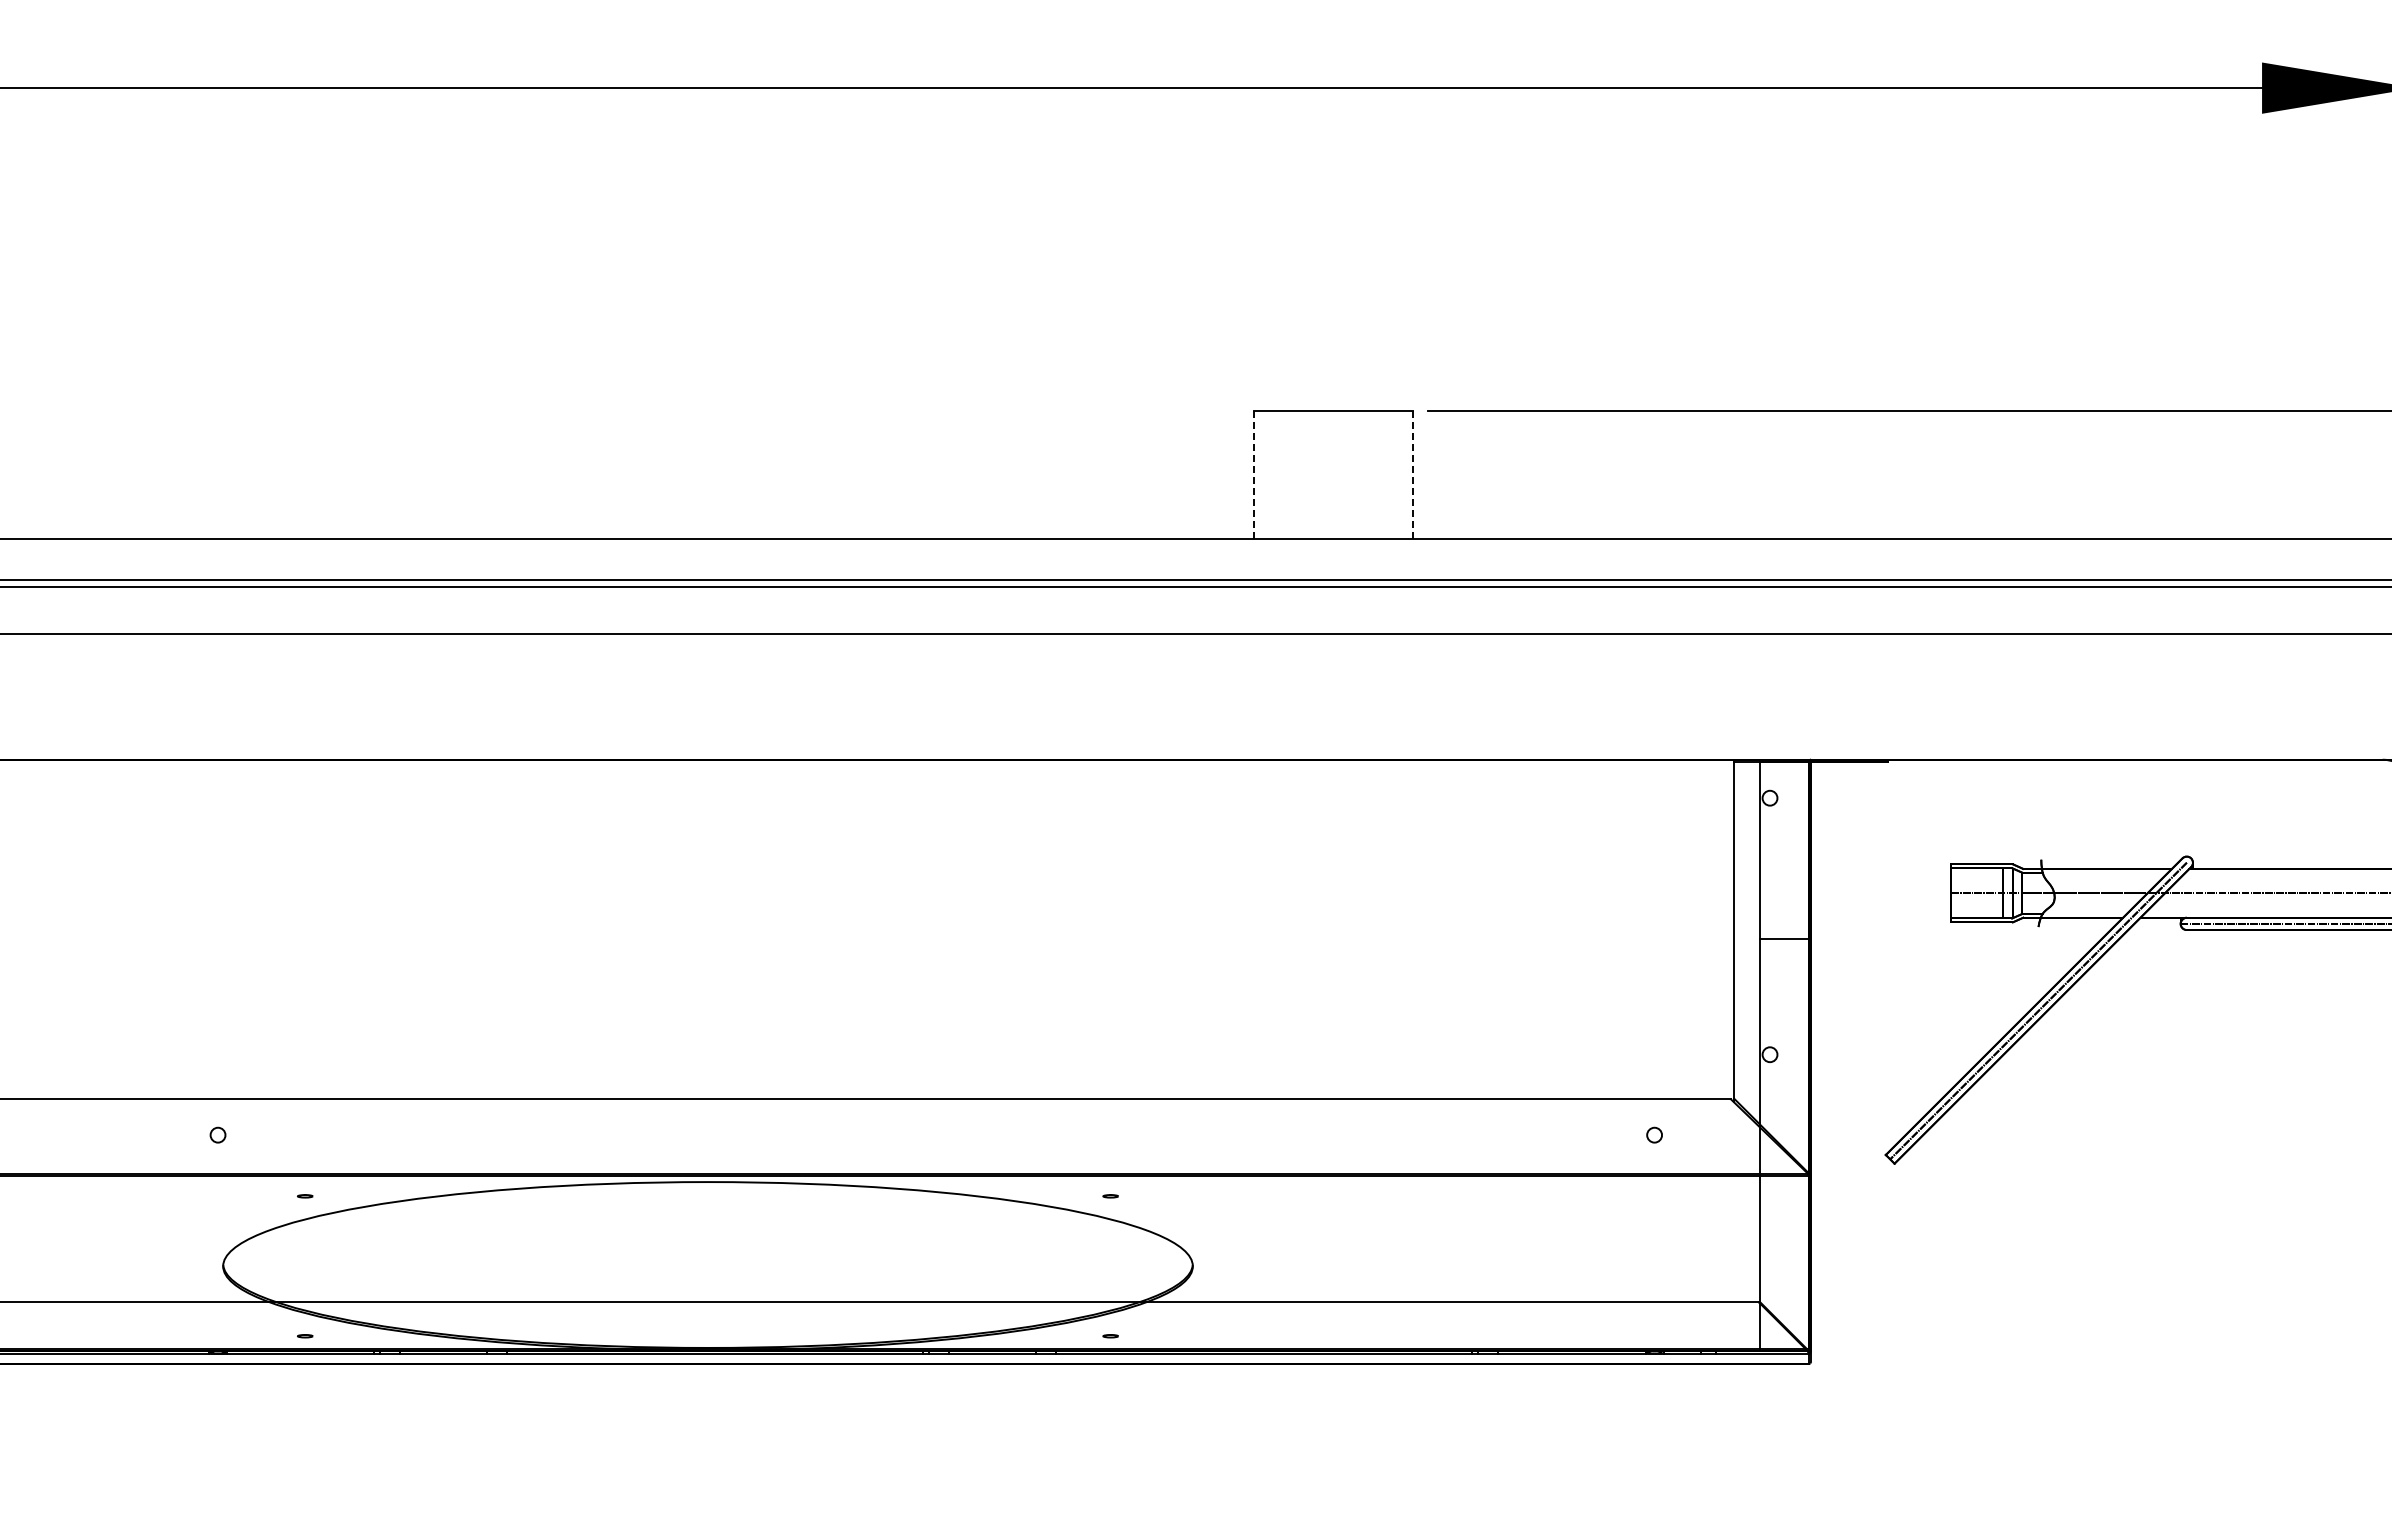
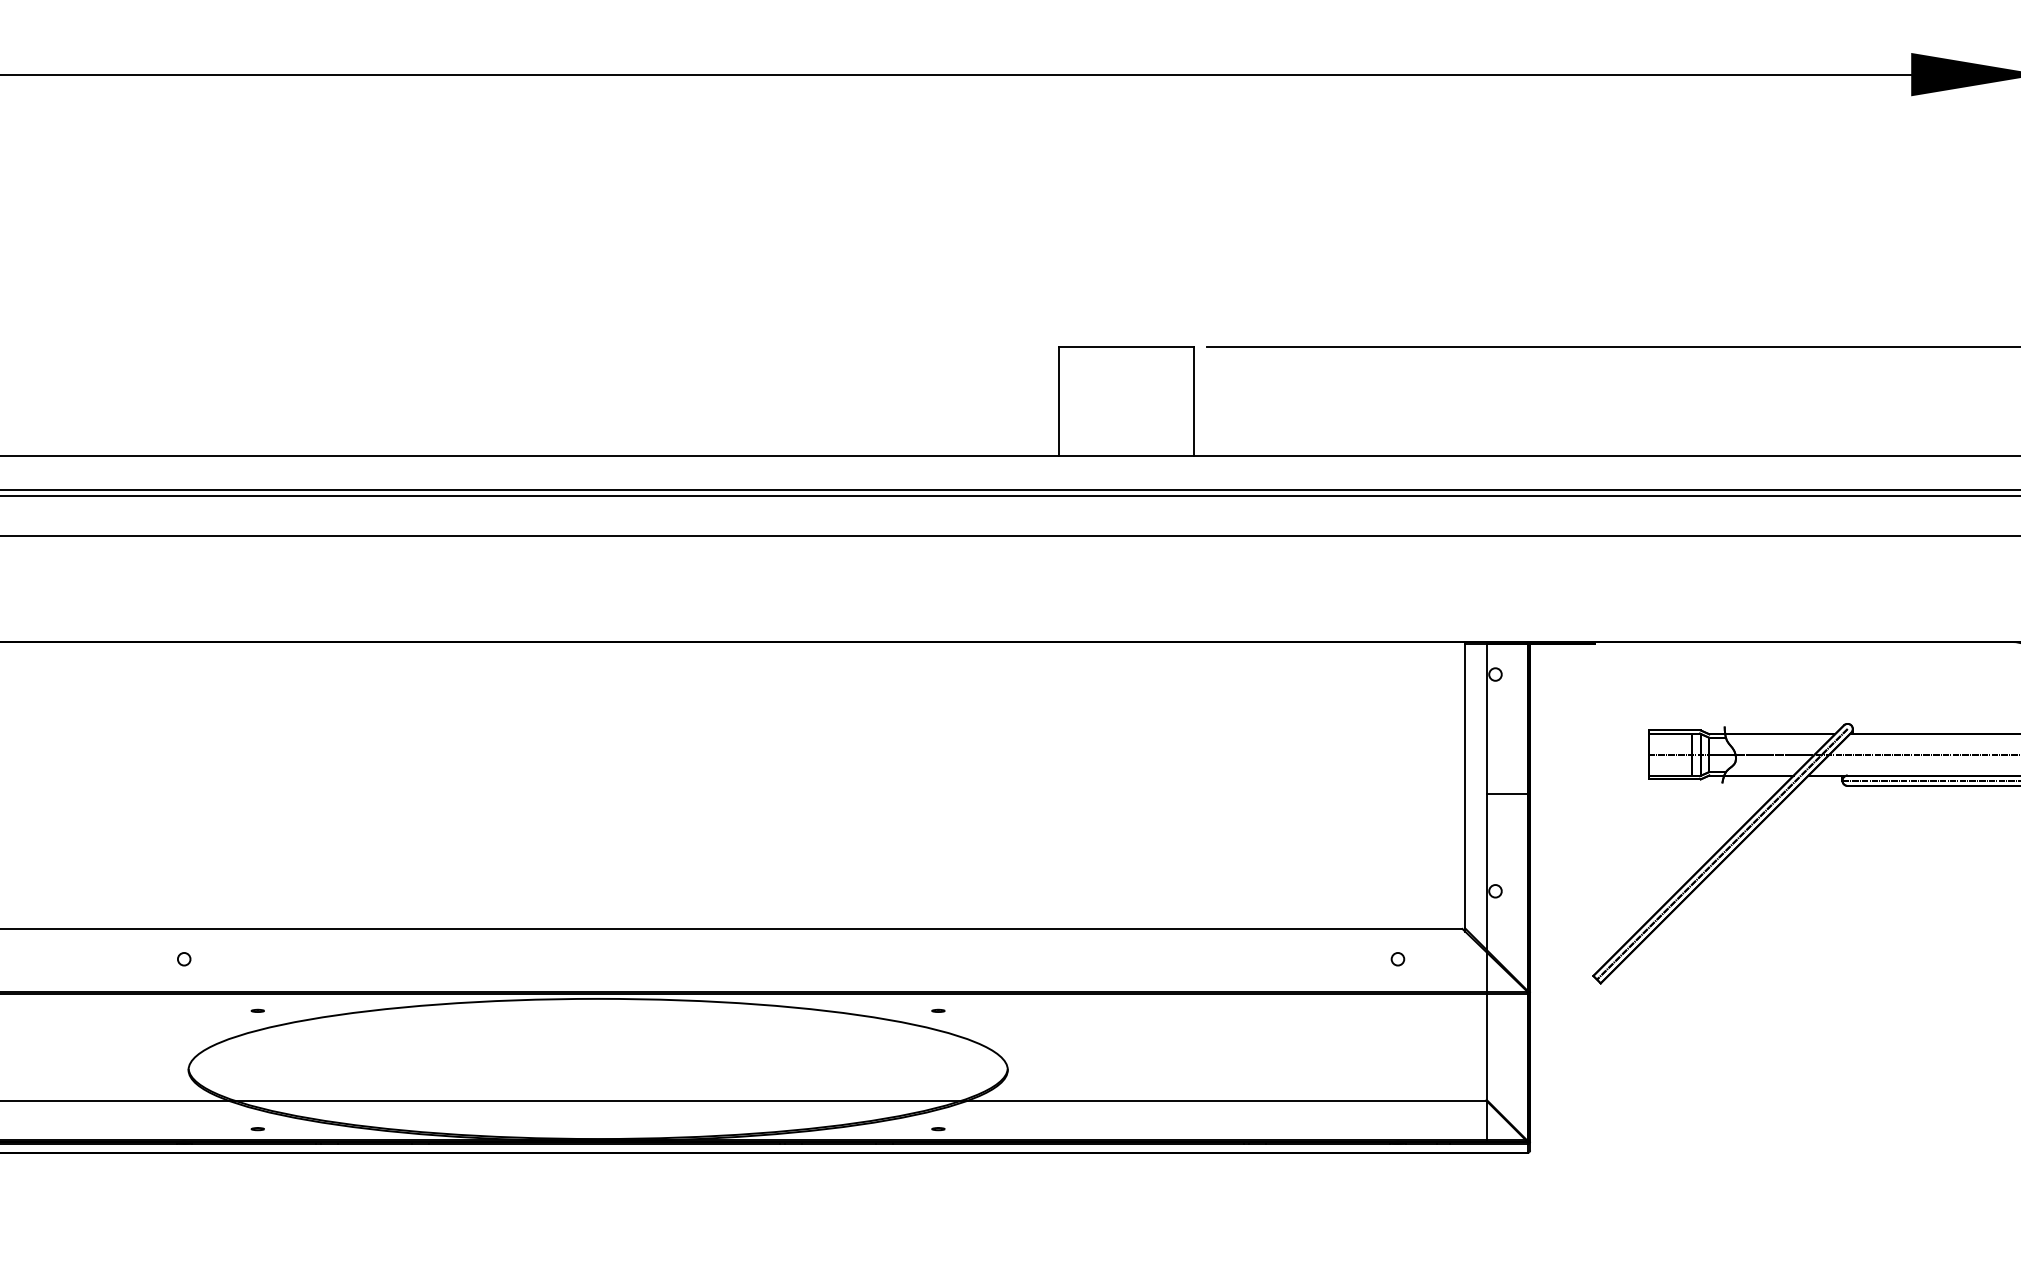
line: (1253, 475) -> (1059, 401), dashed -> solid
line: (1412, 475) -> (1193, 401), dashed -> solid

